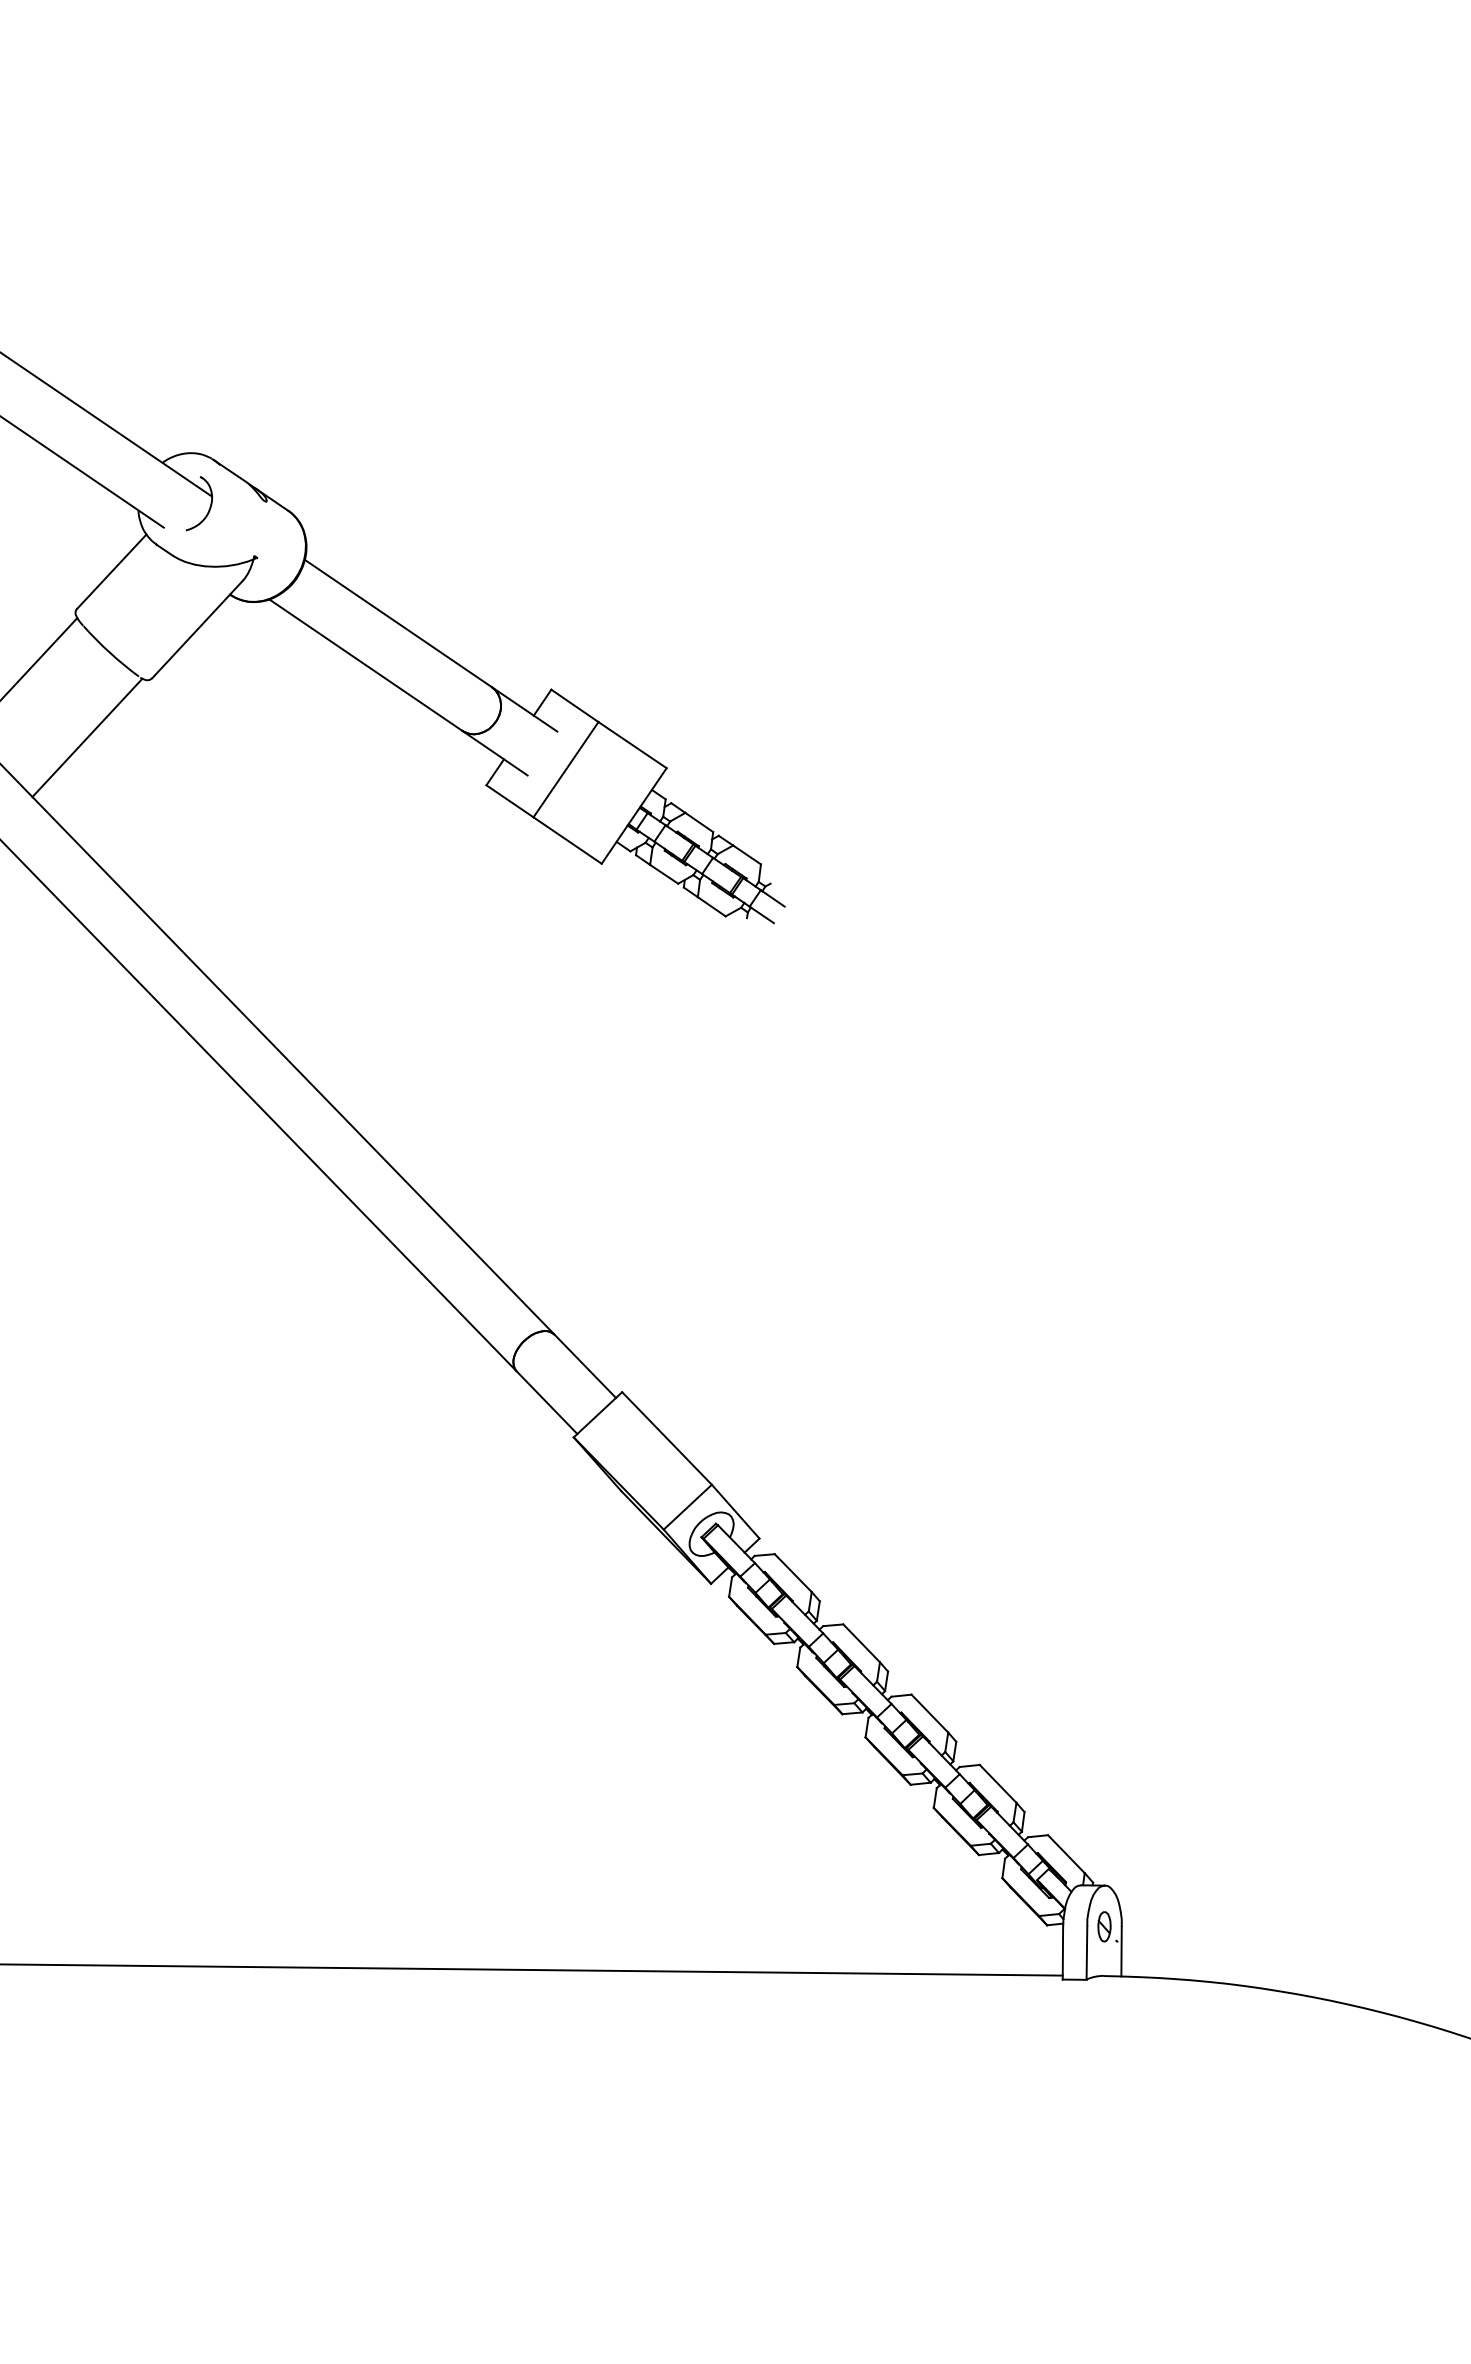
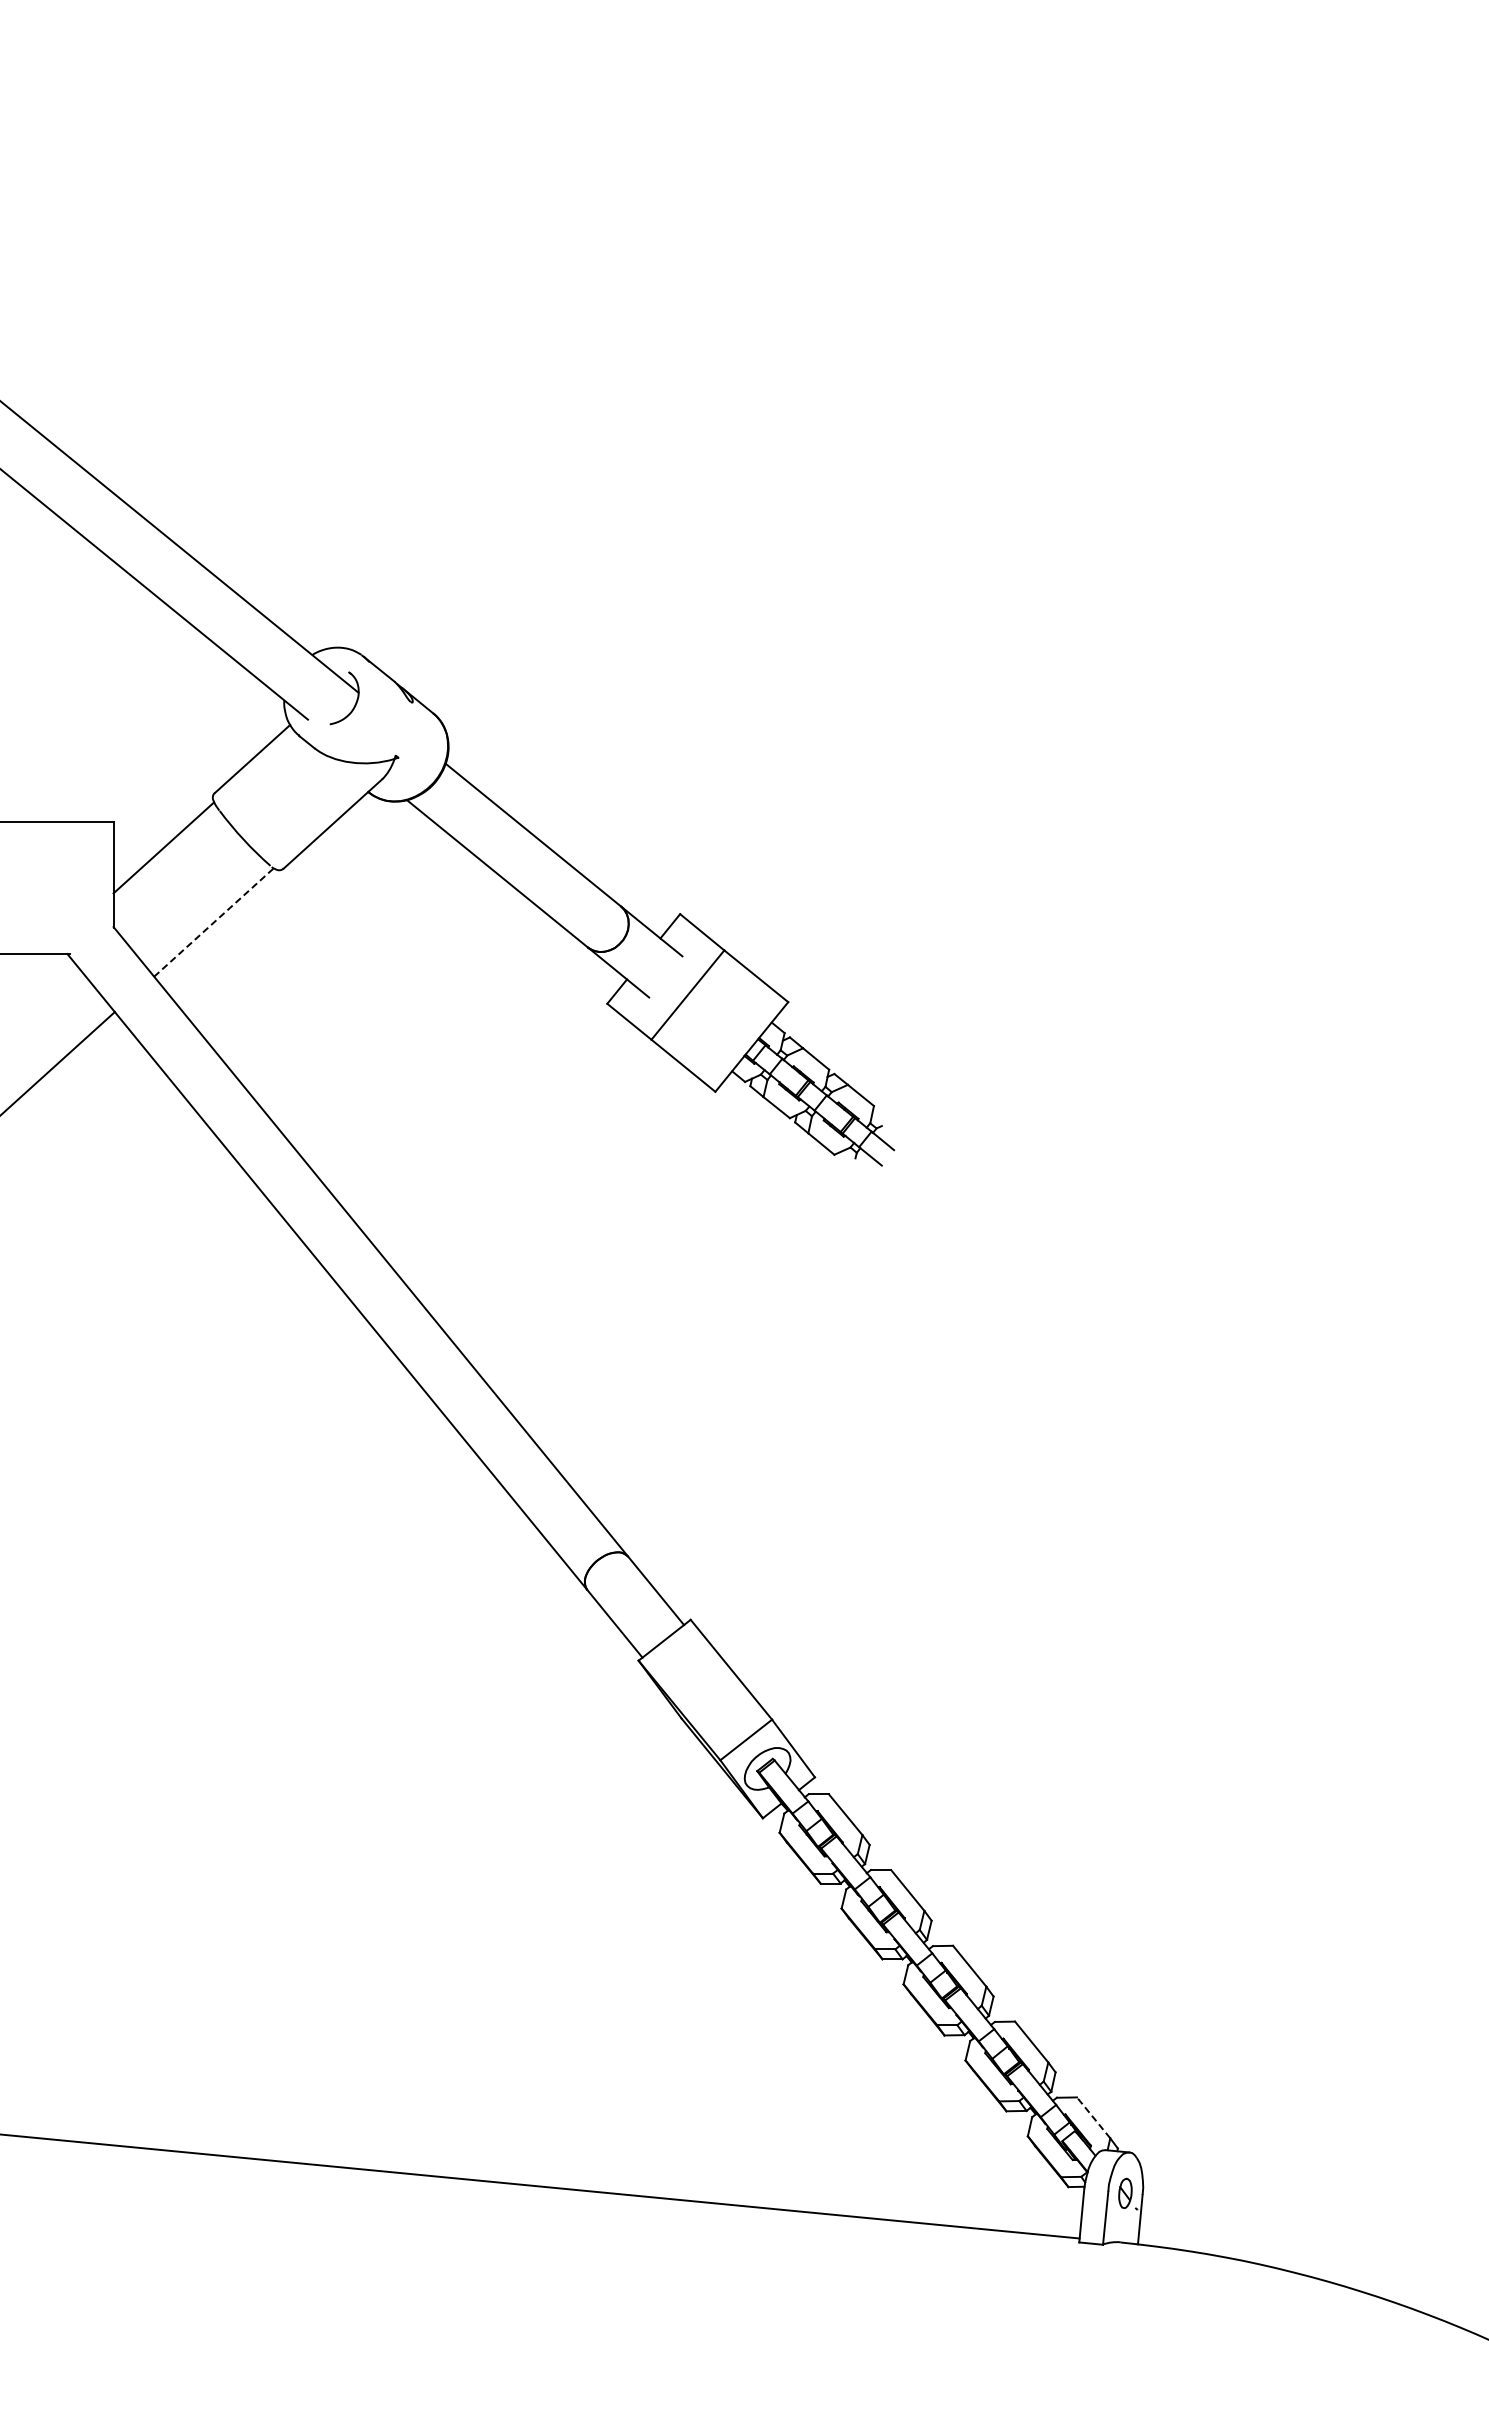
line: (86, 737) -> (213, 922), solid -> dashed
line: (1066, 1853) -> (1093, 2117), solid -> dashed

